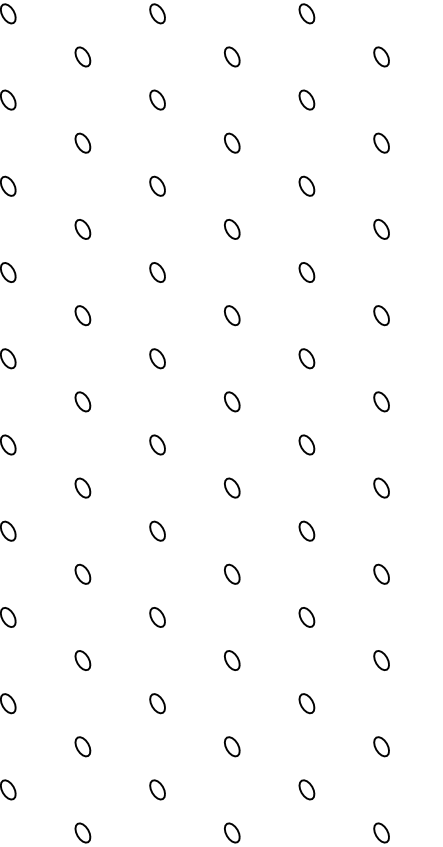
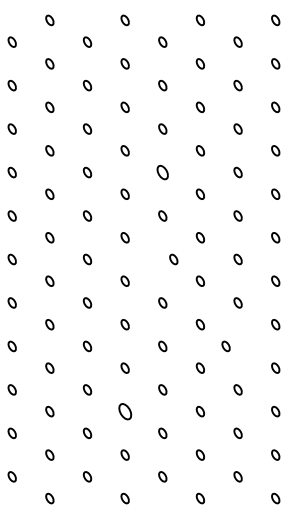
part: (156, 272) -> (162, 172), size x1.4
part: (156, 445) -> (173, 259), moved
part: (305, 617) -> (225, 346), moved
part: (81, 746) -> (124, 411), size x1.6

